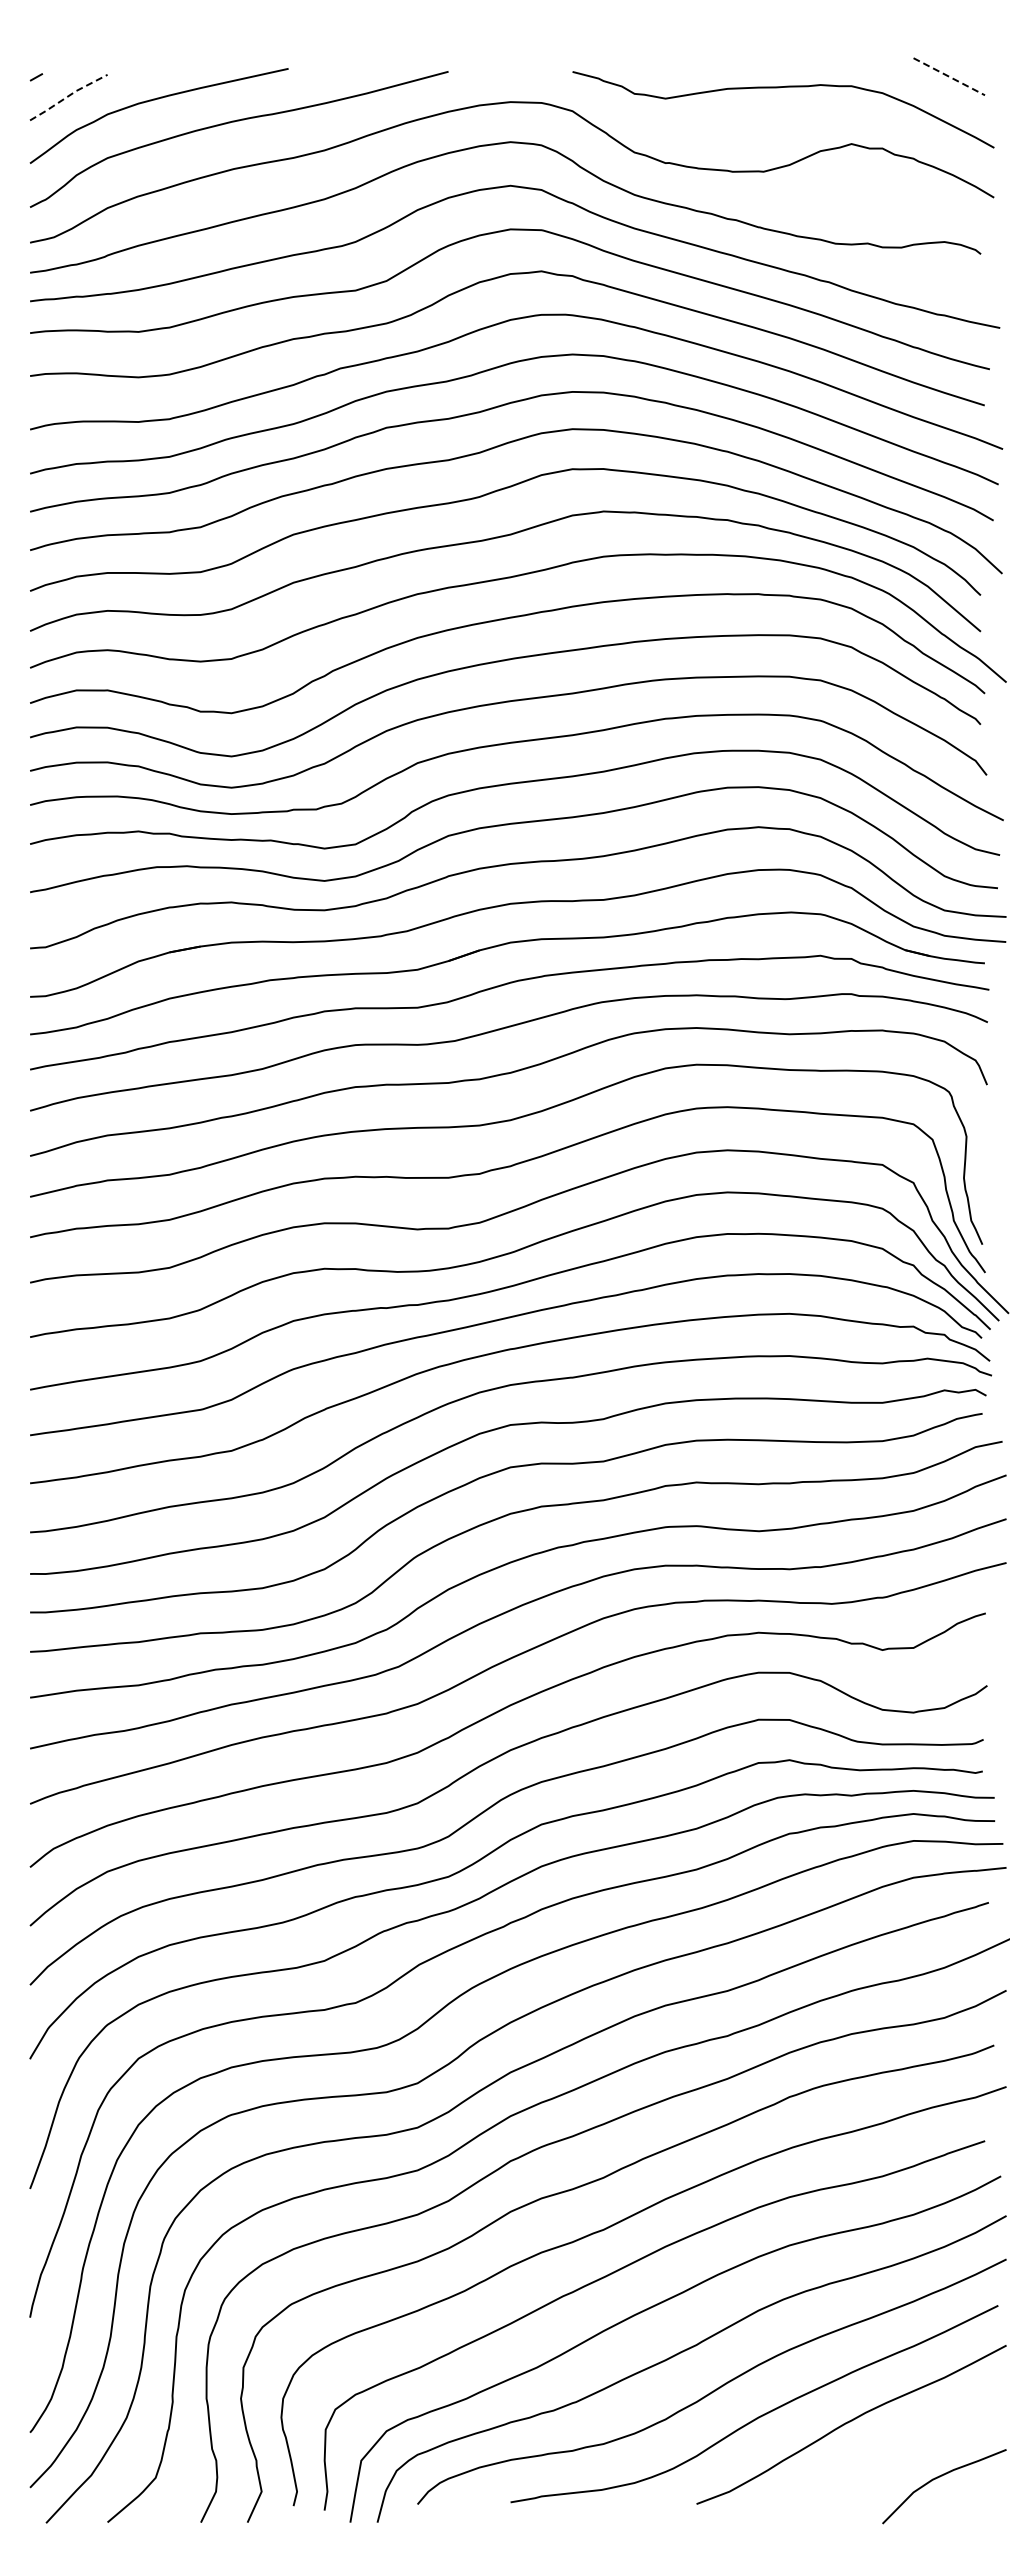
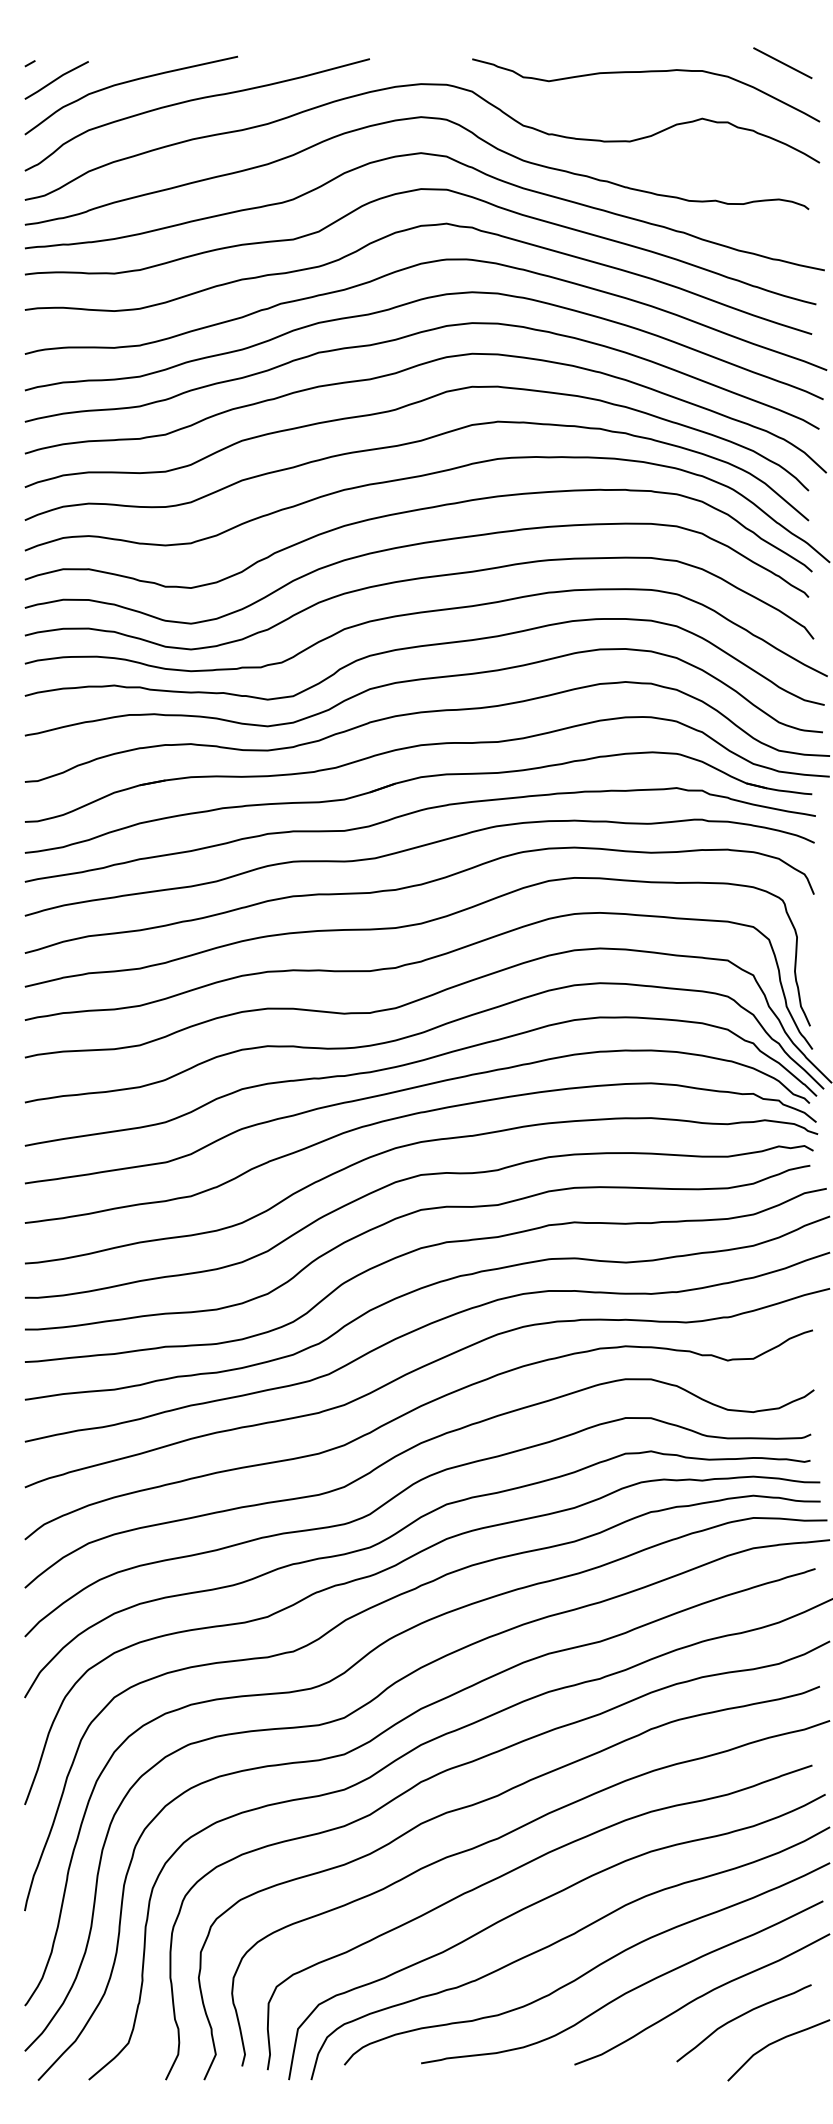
line: (949, 76) -> (783, 62), dashed -> solid
line: (67, 96) -> (55, 79), dashed -> solid
curve: (899, 2445) -> (741, 2016), added

